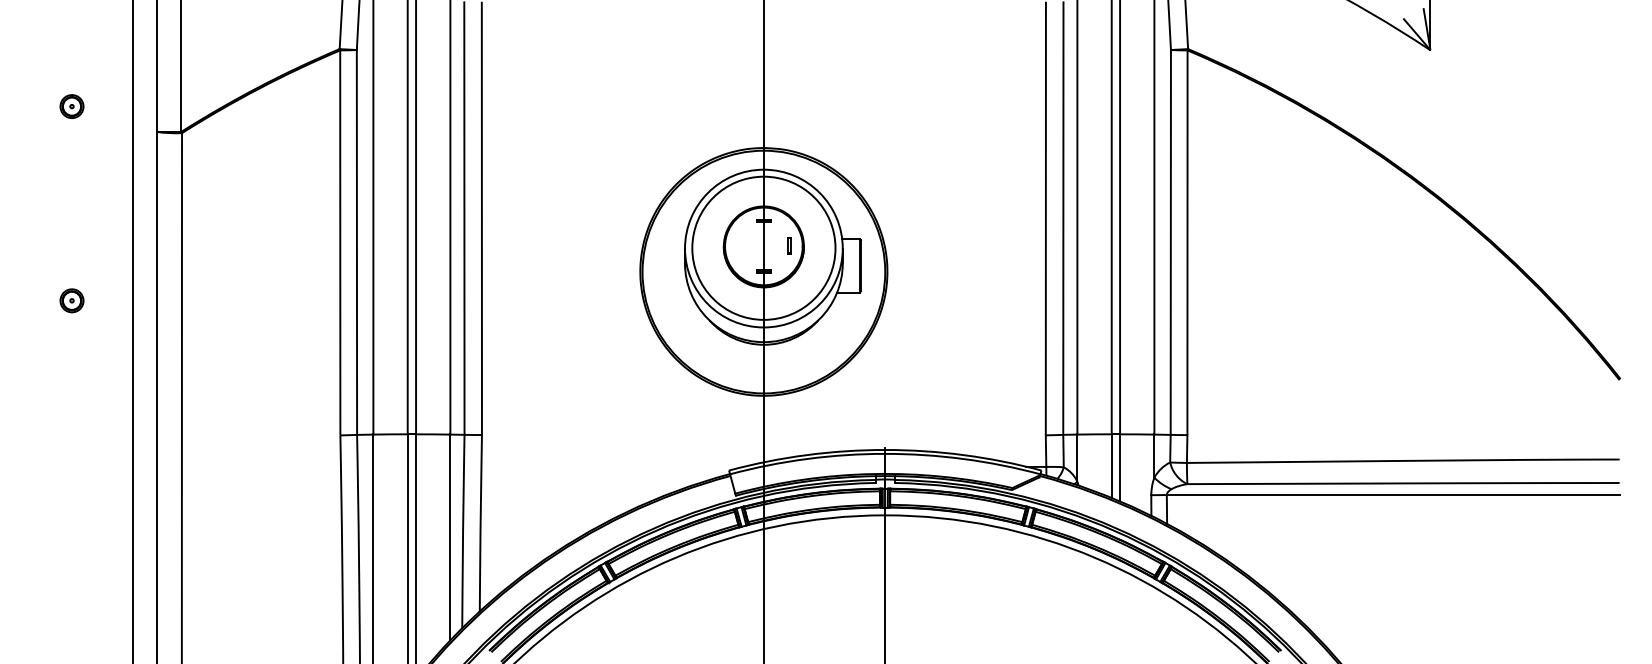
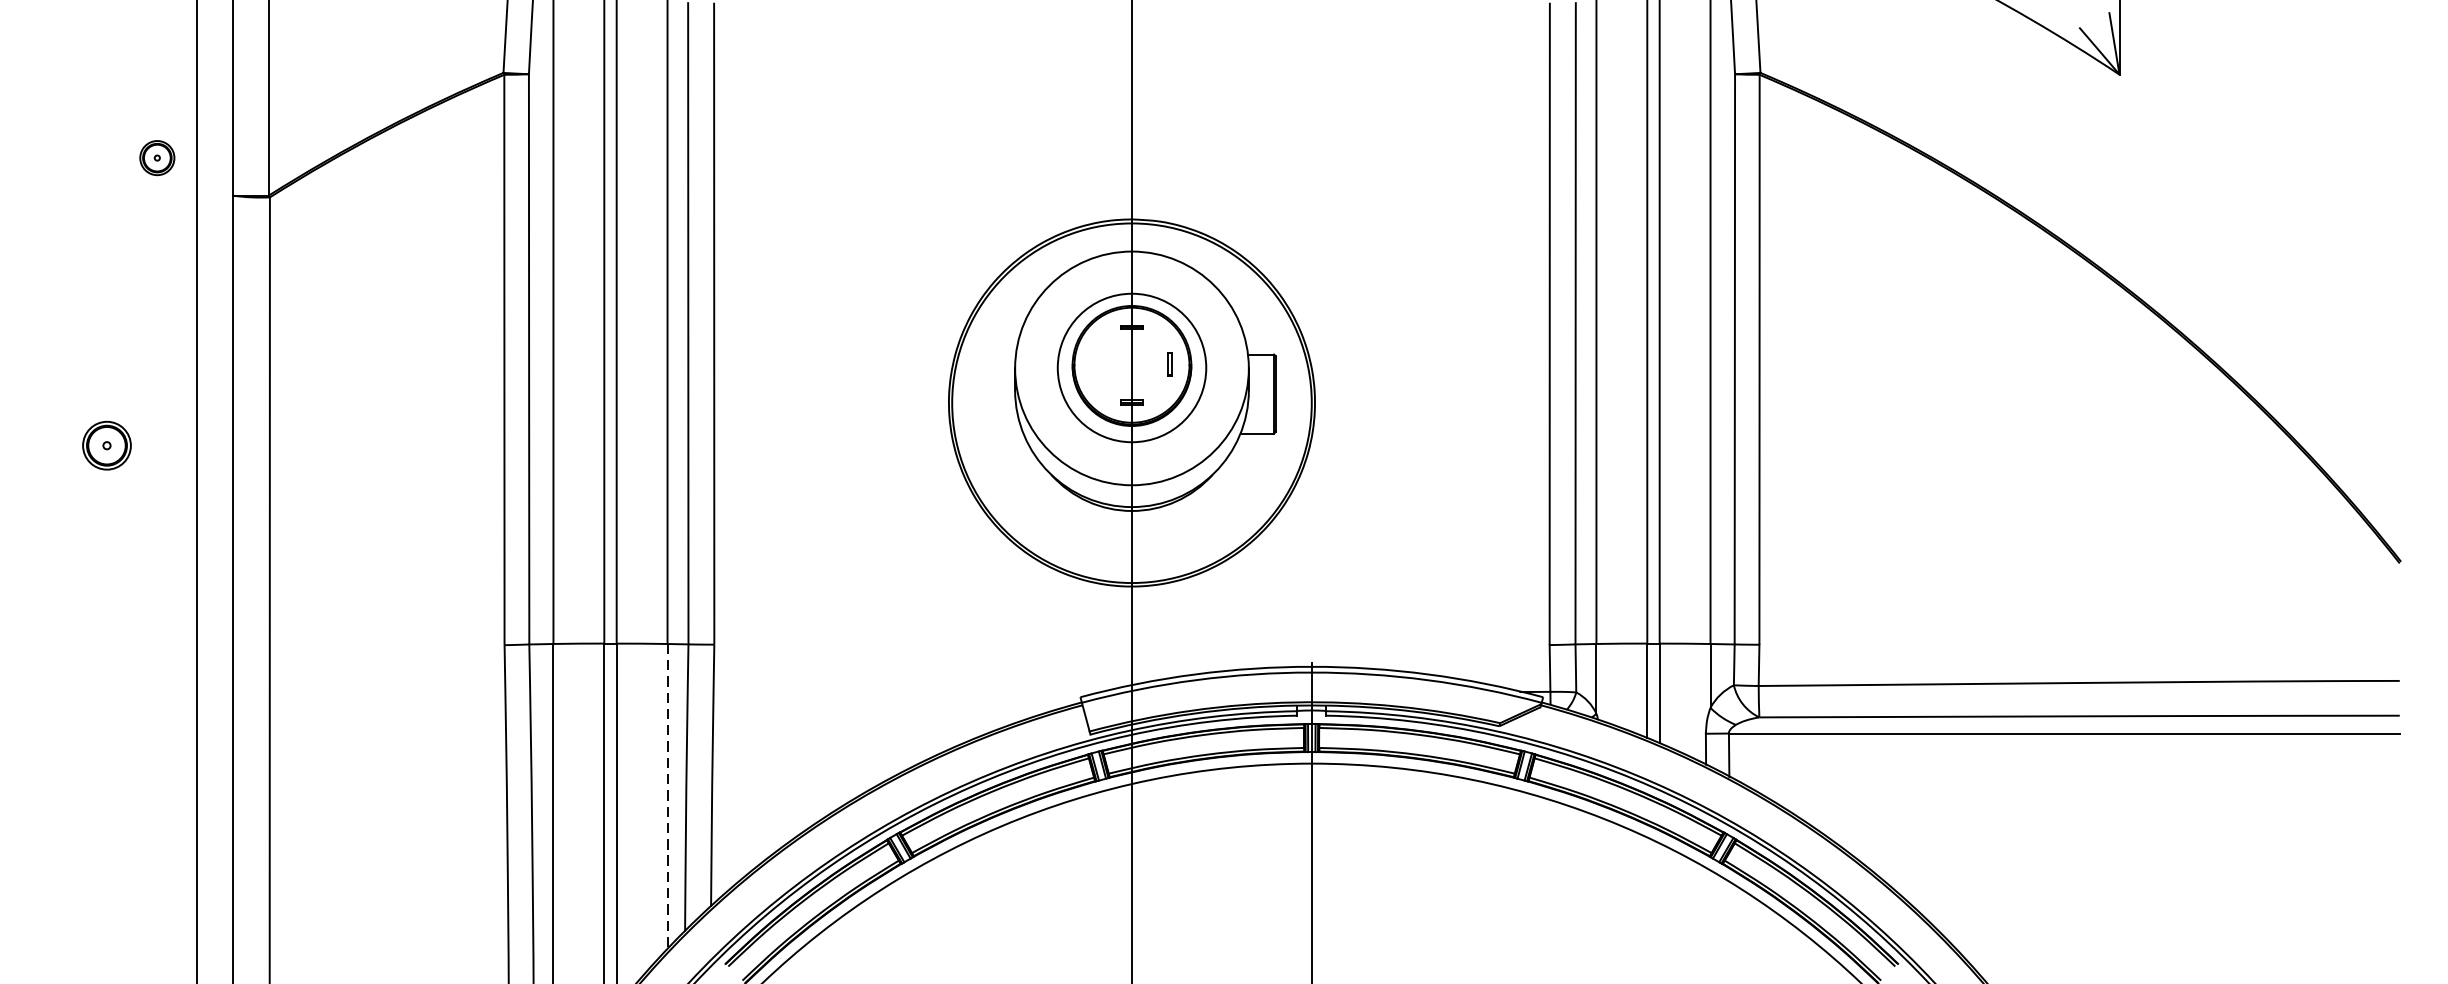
part: (71, 106) -> (156, 157), moved
circle: (763, 247) -> (1131, 366), size x0.7
part: (71, 300) -> (106, 445), size x1.4
line: (450, 537) -> (667, 796), solid -> dashed

